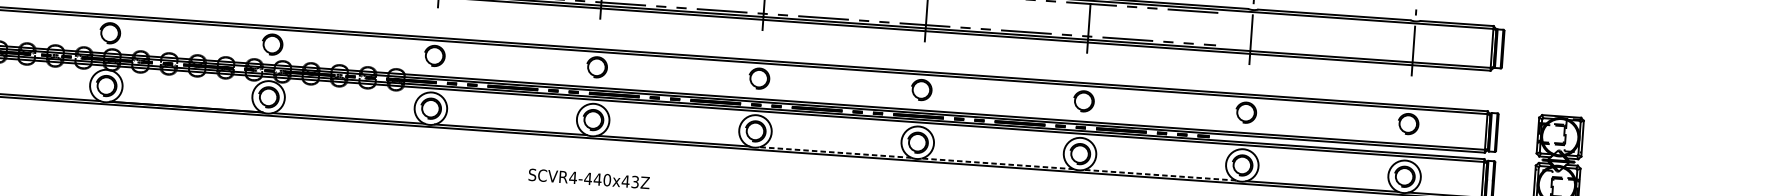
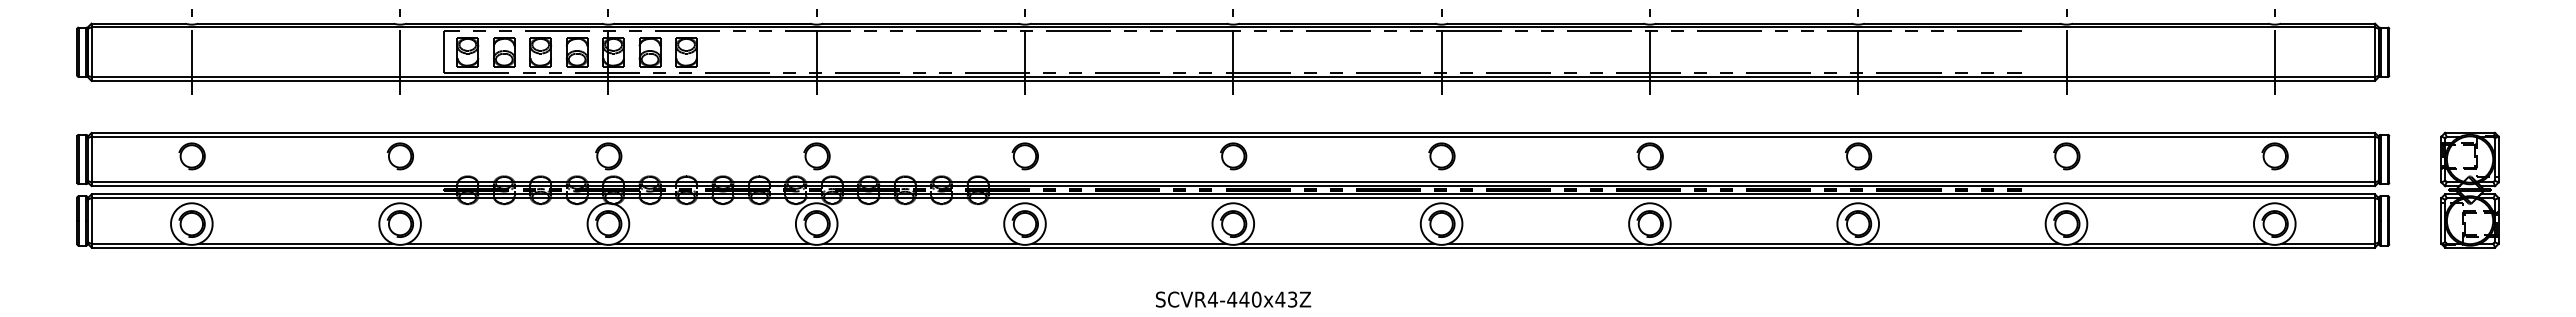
line: (835, 152) -> (1545, 243), dashed -> solid
line: (998, 163) -> (1754, 243), dashed -> solid
line: (1160, 174) -> (1962, 243), dashed -> solid

